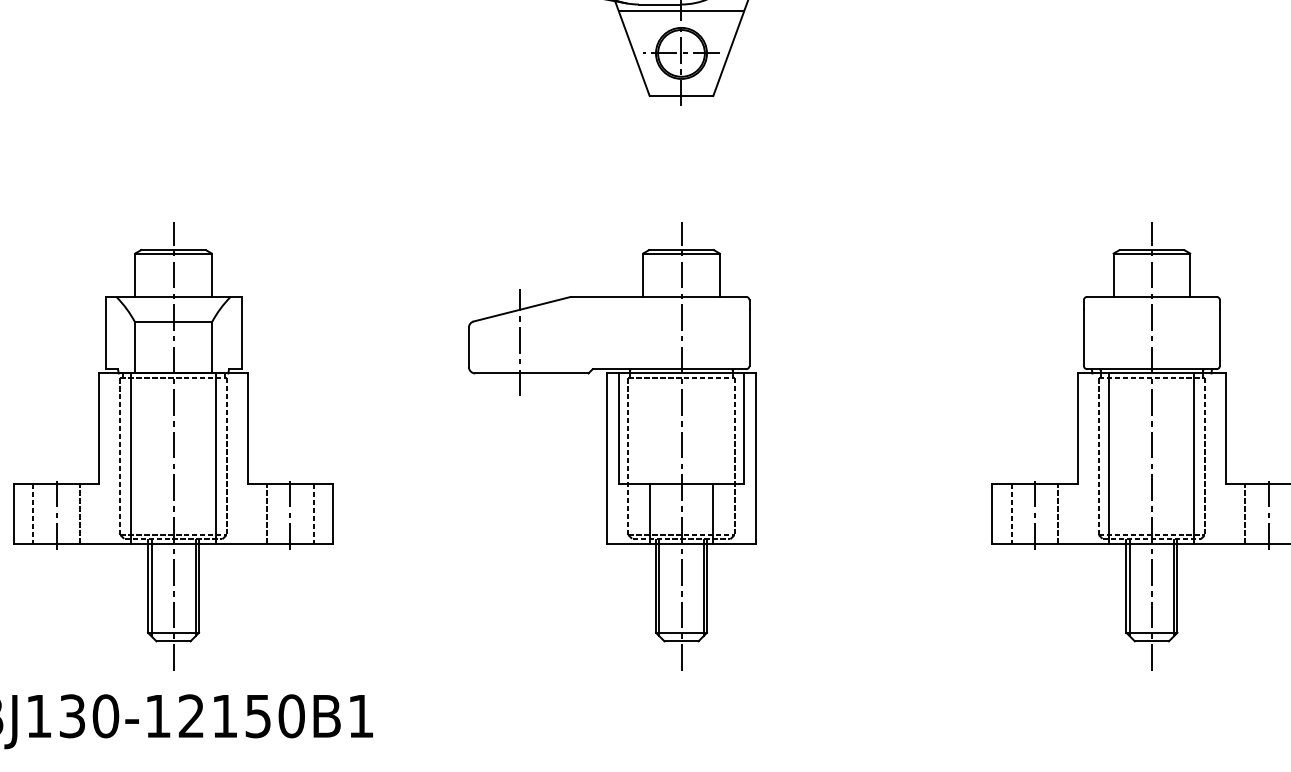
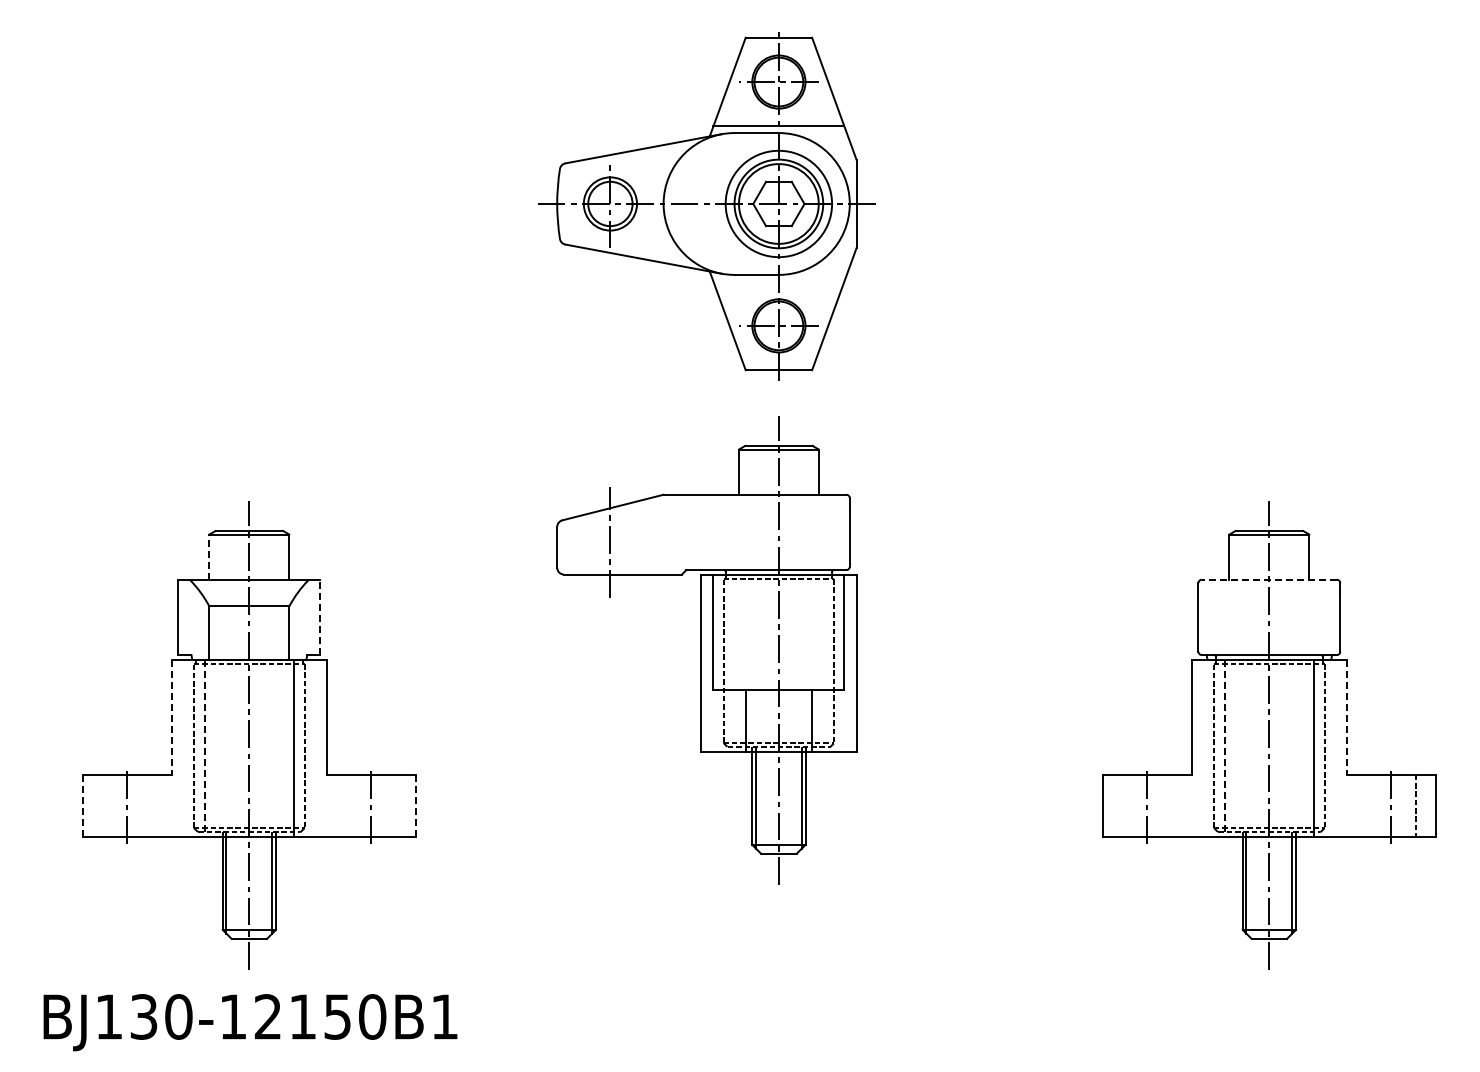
line: (681, 10) -> (778, 281), removed
line: (135, 275) -> (209, 557), solid -> dashed
line: (1151, 296) -> (1268, 579), solid -> dashed
line: (241, 333) -> (320, 617), solid -> dashed
line: (98, 429) -> (171, 717), solid -> dashed
line: (1225, 429) -> (1346, 717), solid -> dashed
part: (612, 446) -> (706, 650), moved
line: (131, 458) -> (205, 748), solid -> dashed
line: (1109, 458) -> (1225, 748), solid -> dashed
line: (14, 513) -> (83, 805), solid -> dashed
line: (33, 513) -> (103, 805), removed
line: (79, 513) -> (151, 805), removed
line: (266, 513) -> (346, 805), removed
line: (313, 513) -> (395, 805), removed
line: (332, 513) -> (415, 805), solid -> dashed
line: (1012, 513) -> (1123, 805), removed
line: (1058, 513) -> (1171, 805), removed
line: (1245, 513) -> (1366, 805), removed

